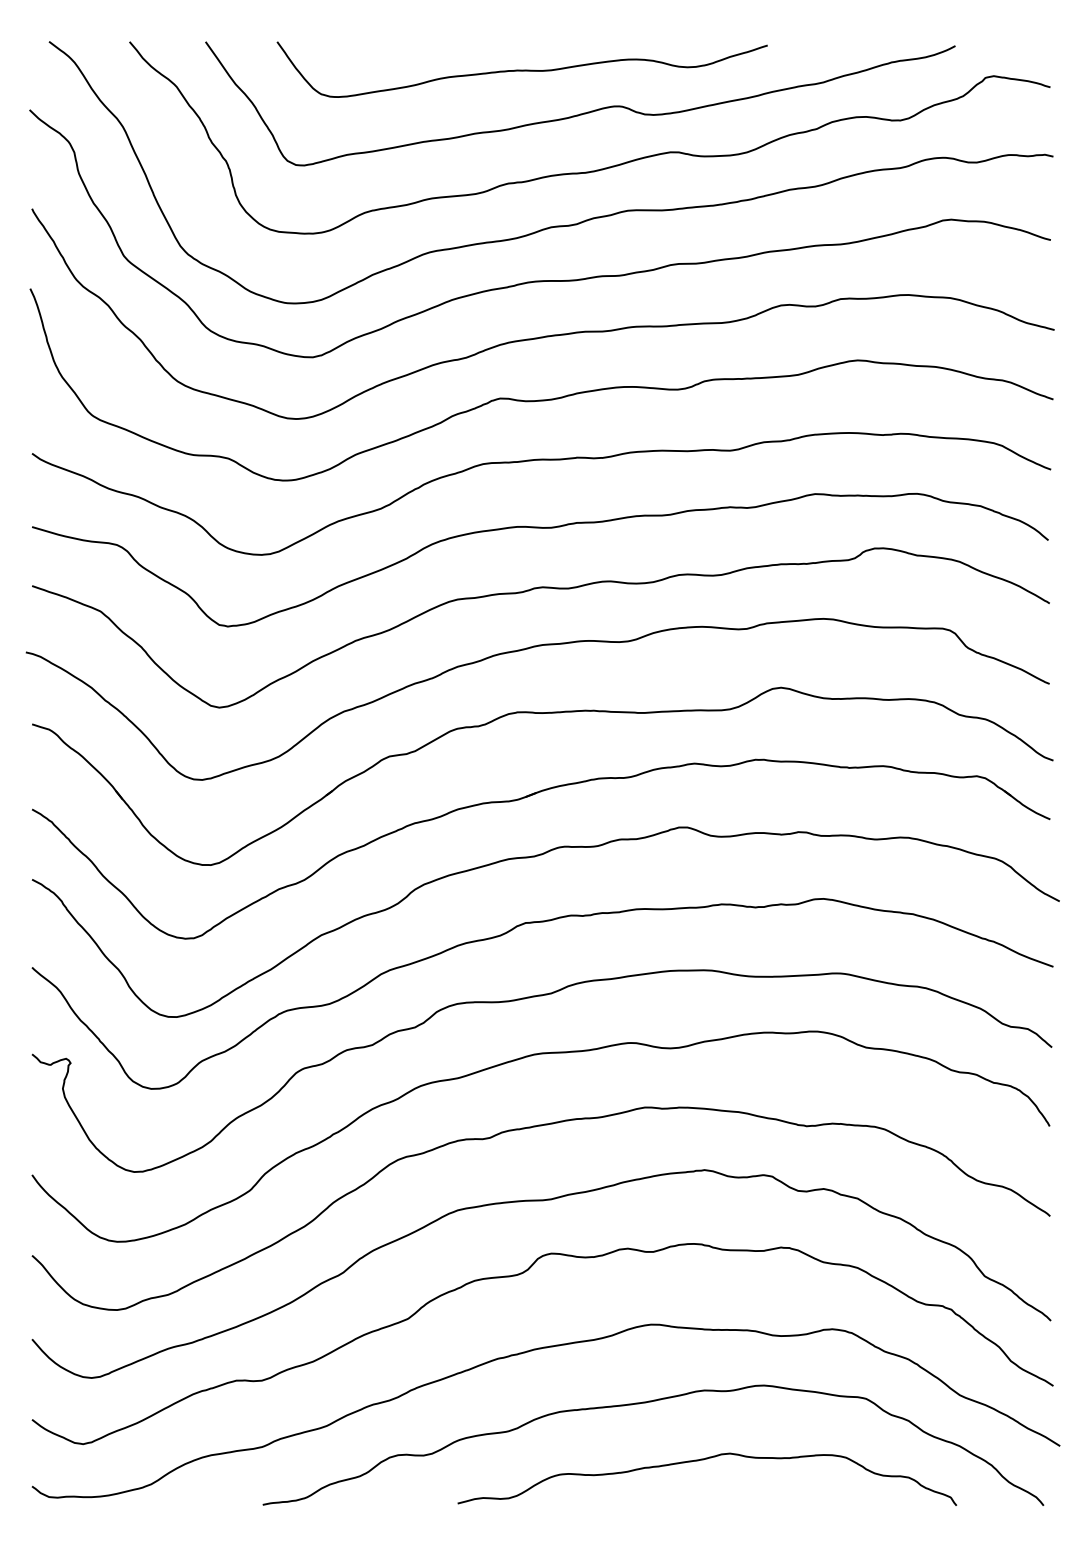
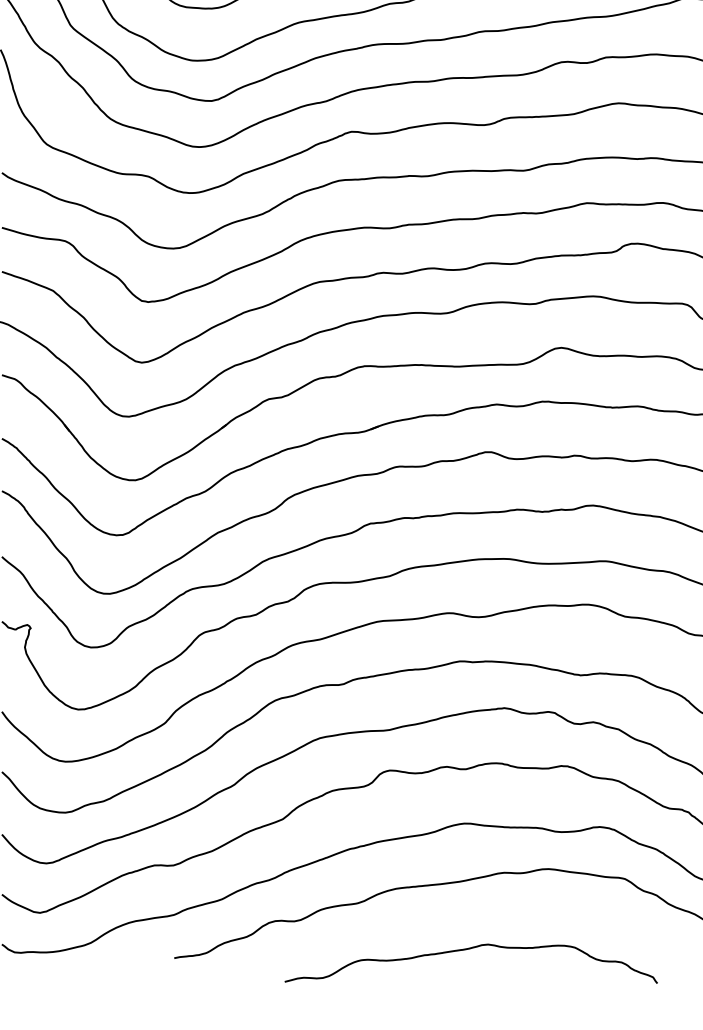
curve: (703, 1460) -> (468, 949), moved

